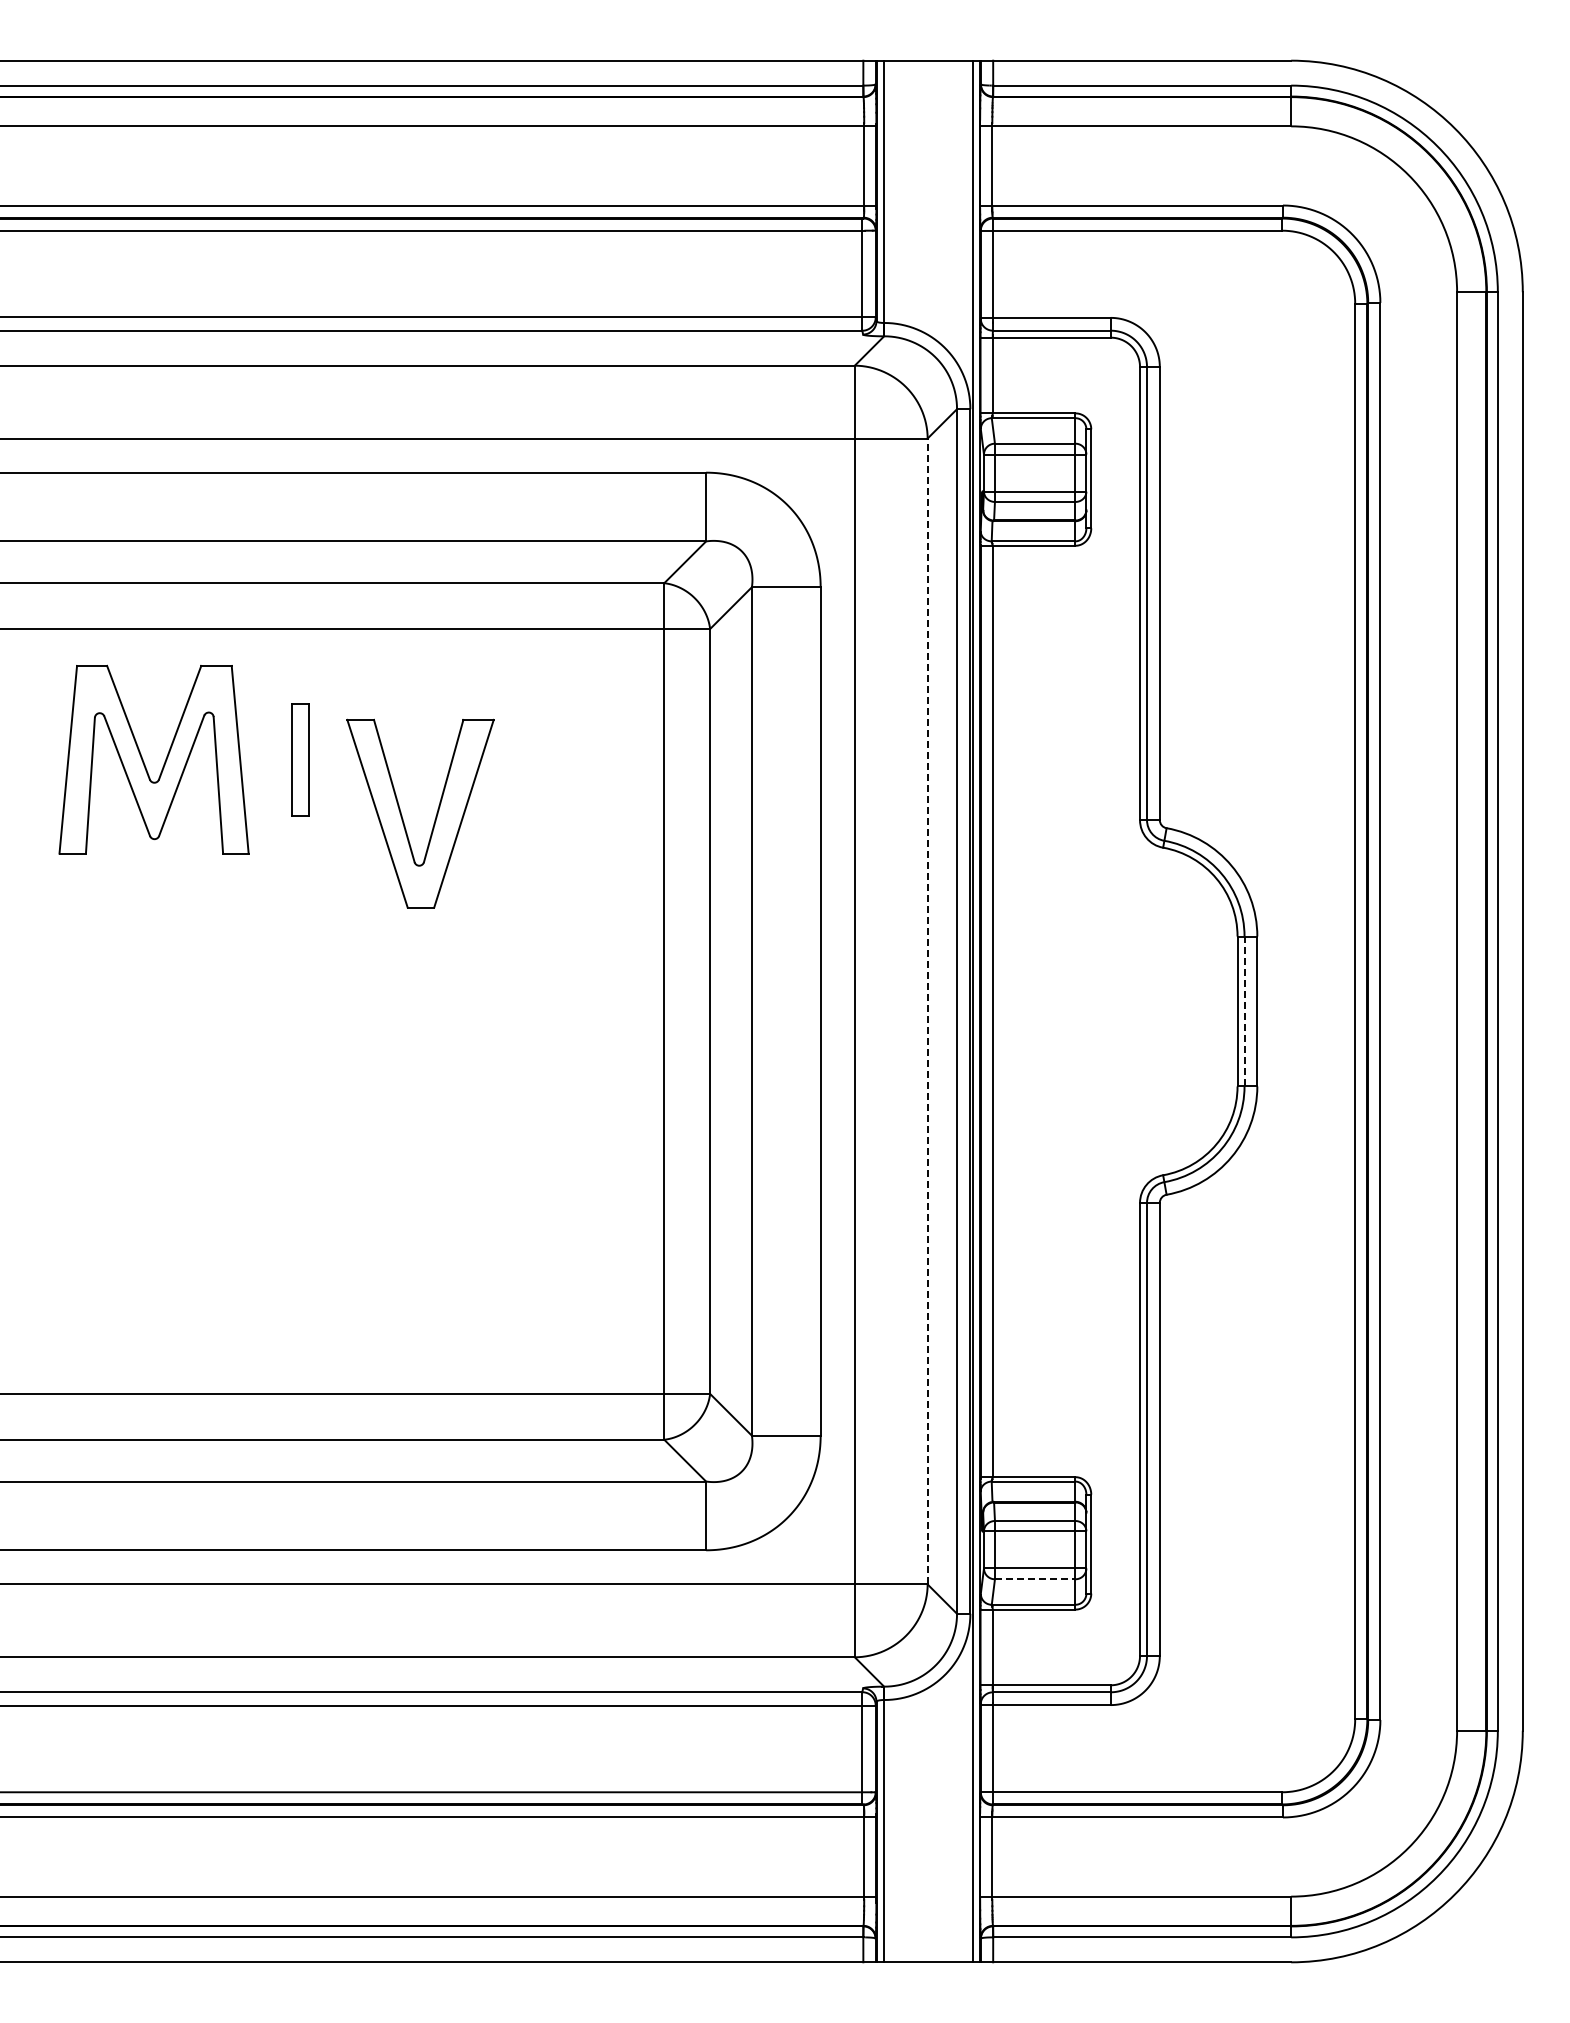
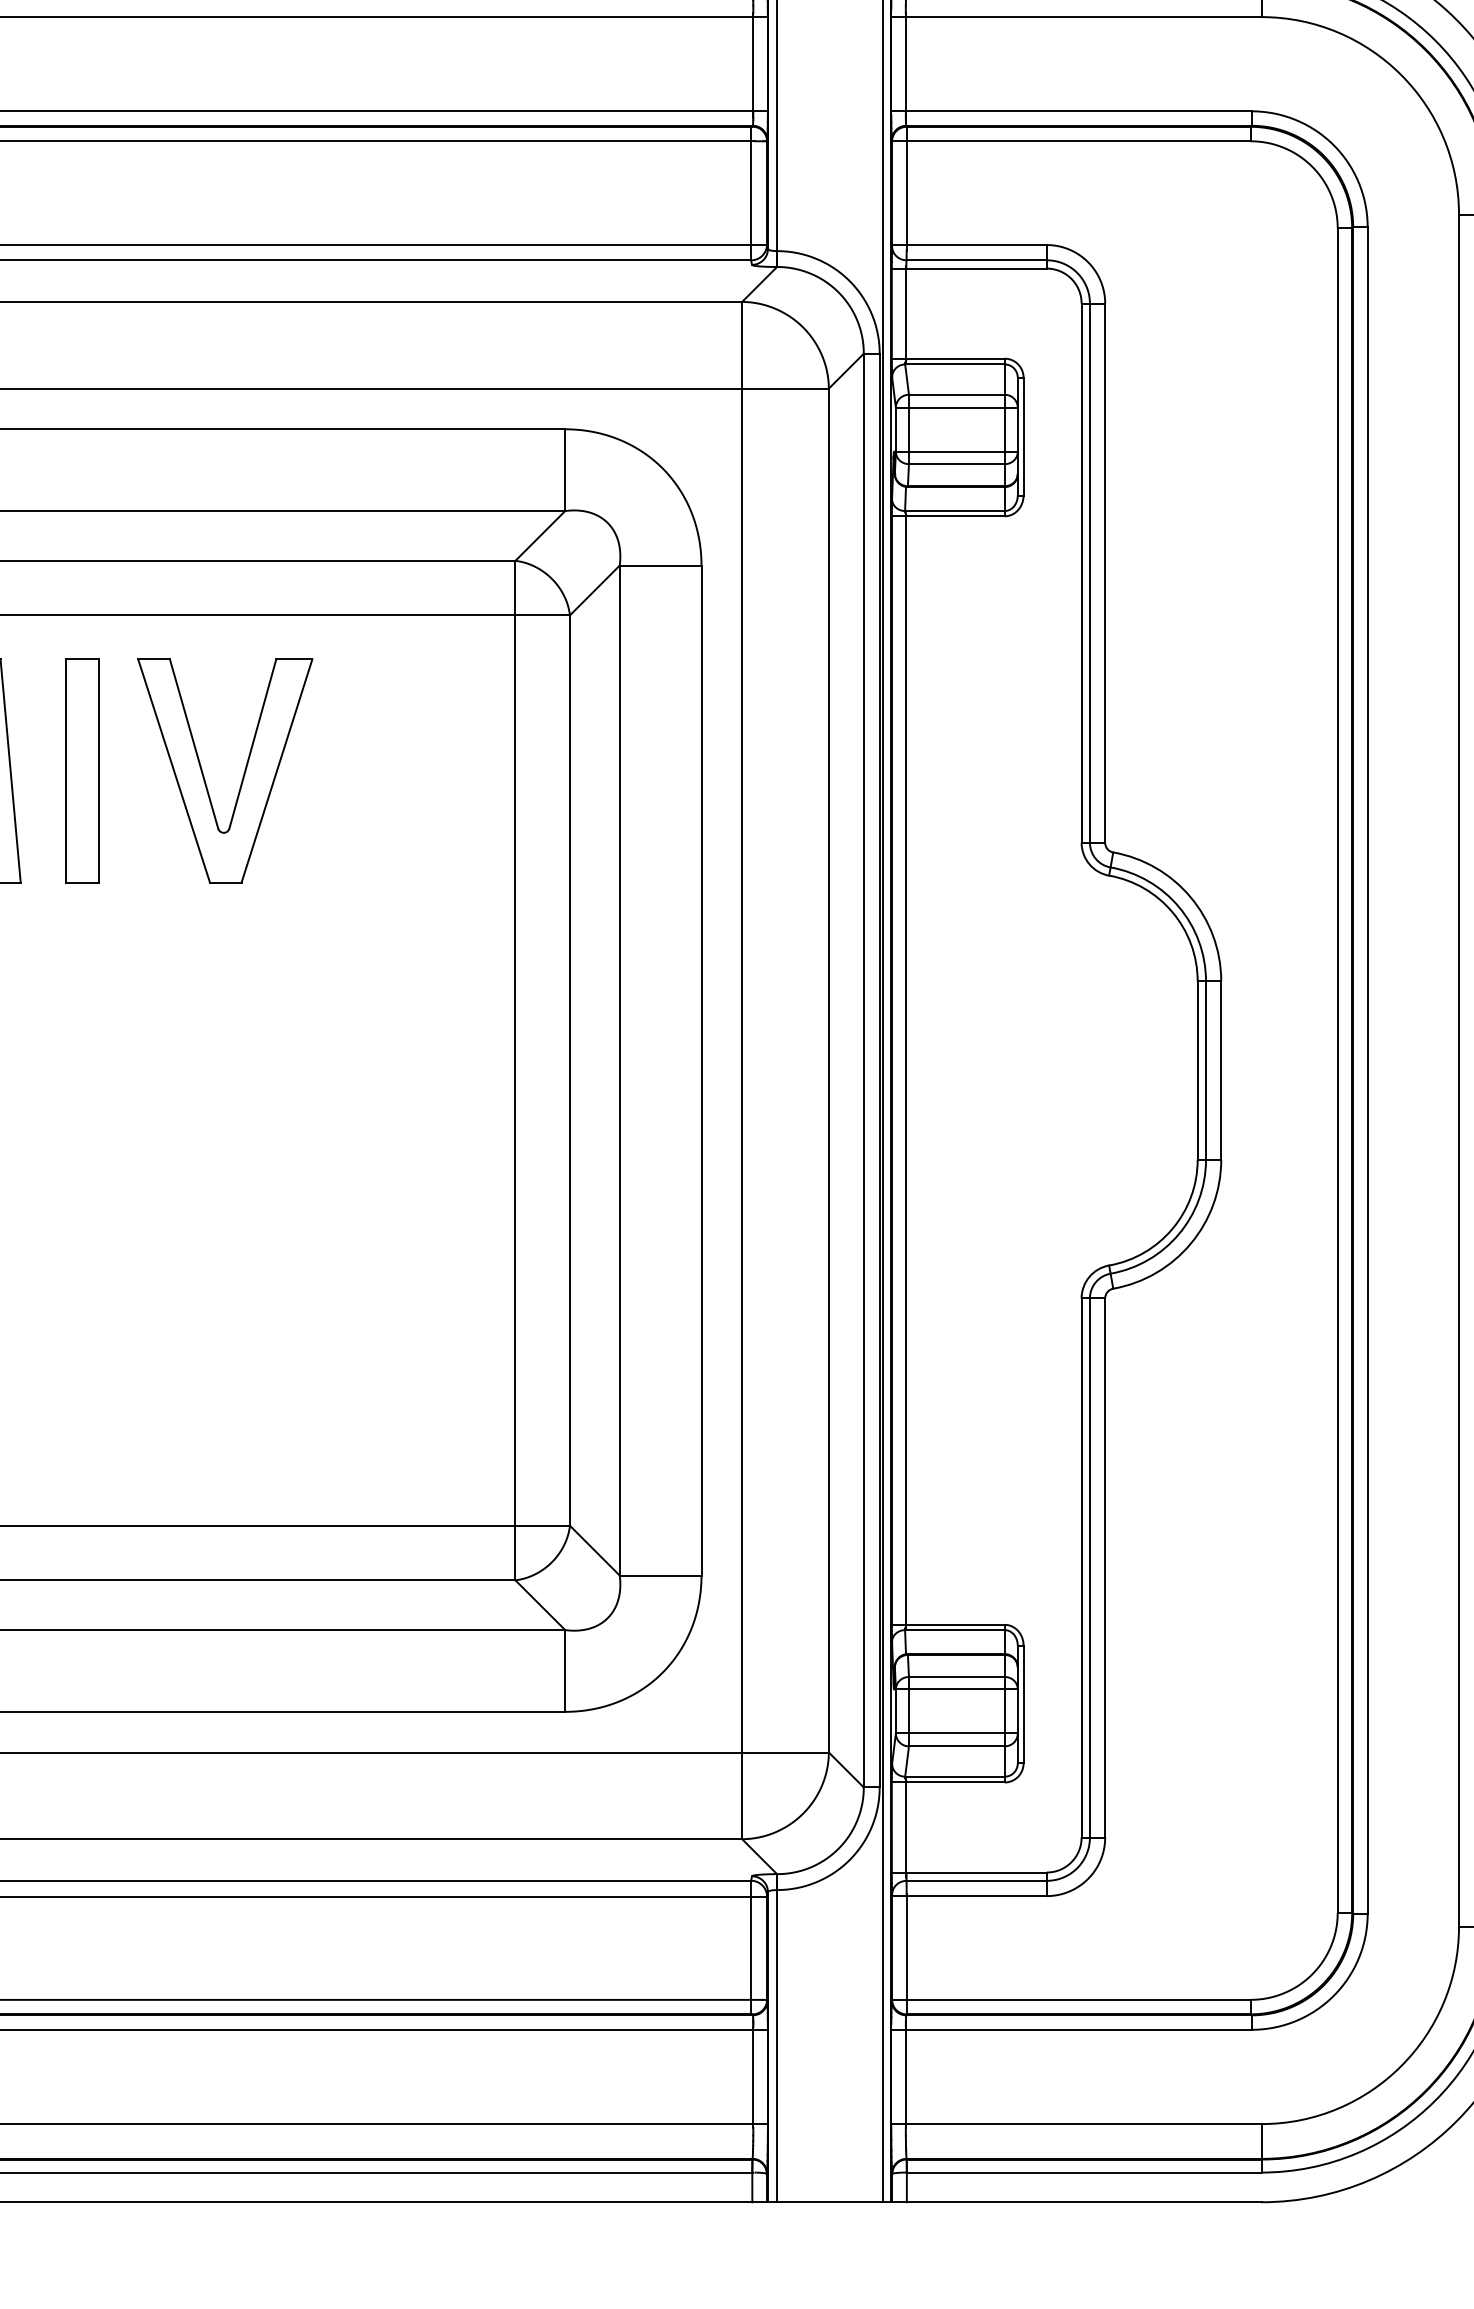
part: (300, 759) -> (82, 770), size x1.67
part: (434, 819) -> (241, 777), moved
line: (927, 1011) -> (828, 1070), dashed -> solid
line: (1244, 1011) -> (1205, 1070), dashed -> solid
line: (1035, 1579) -> (957, 1746), dashed -> solid

